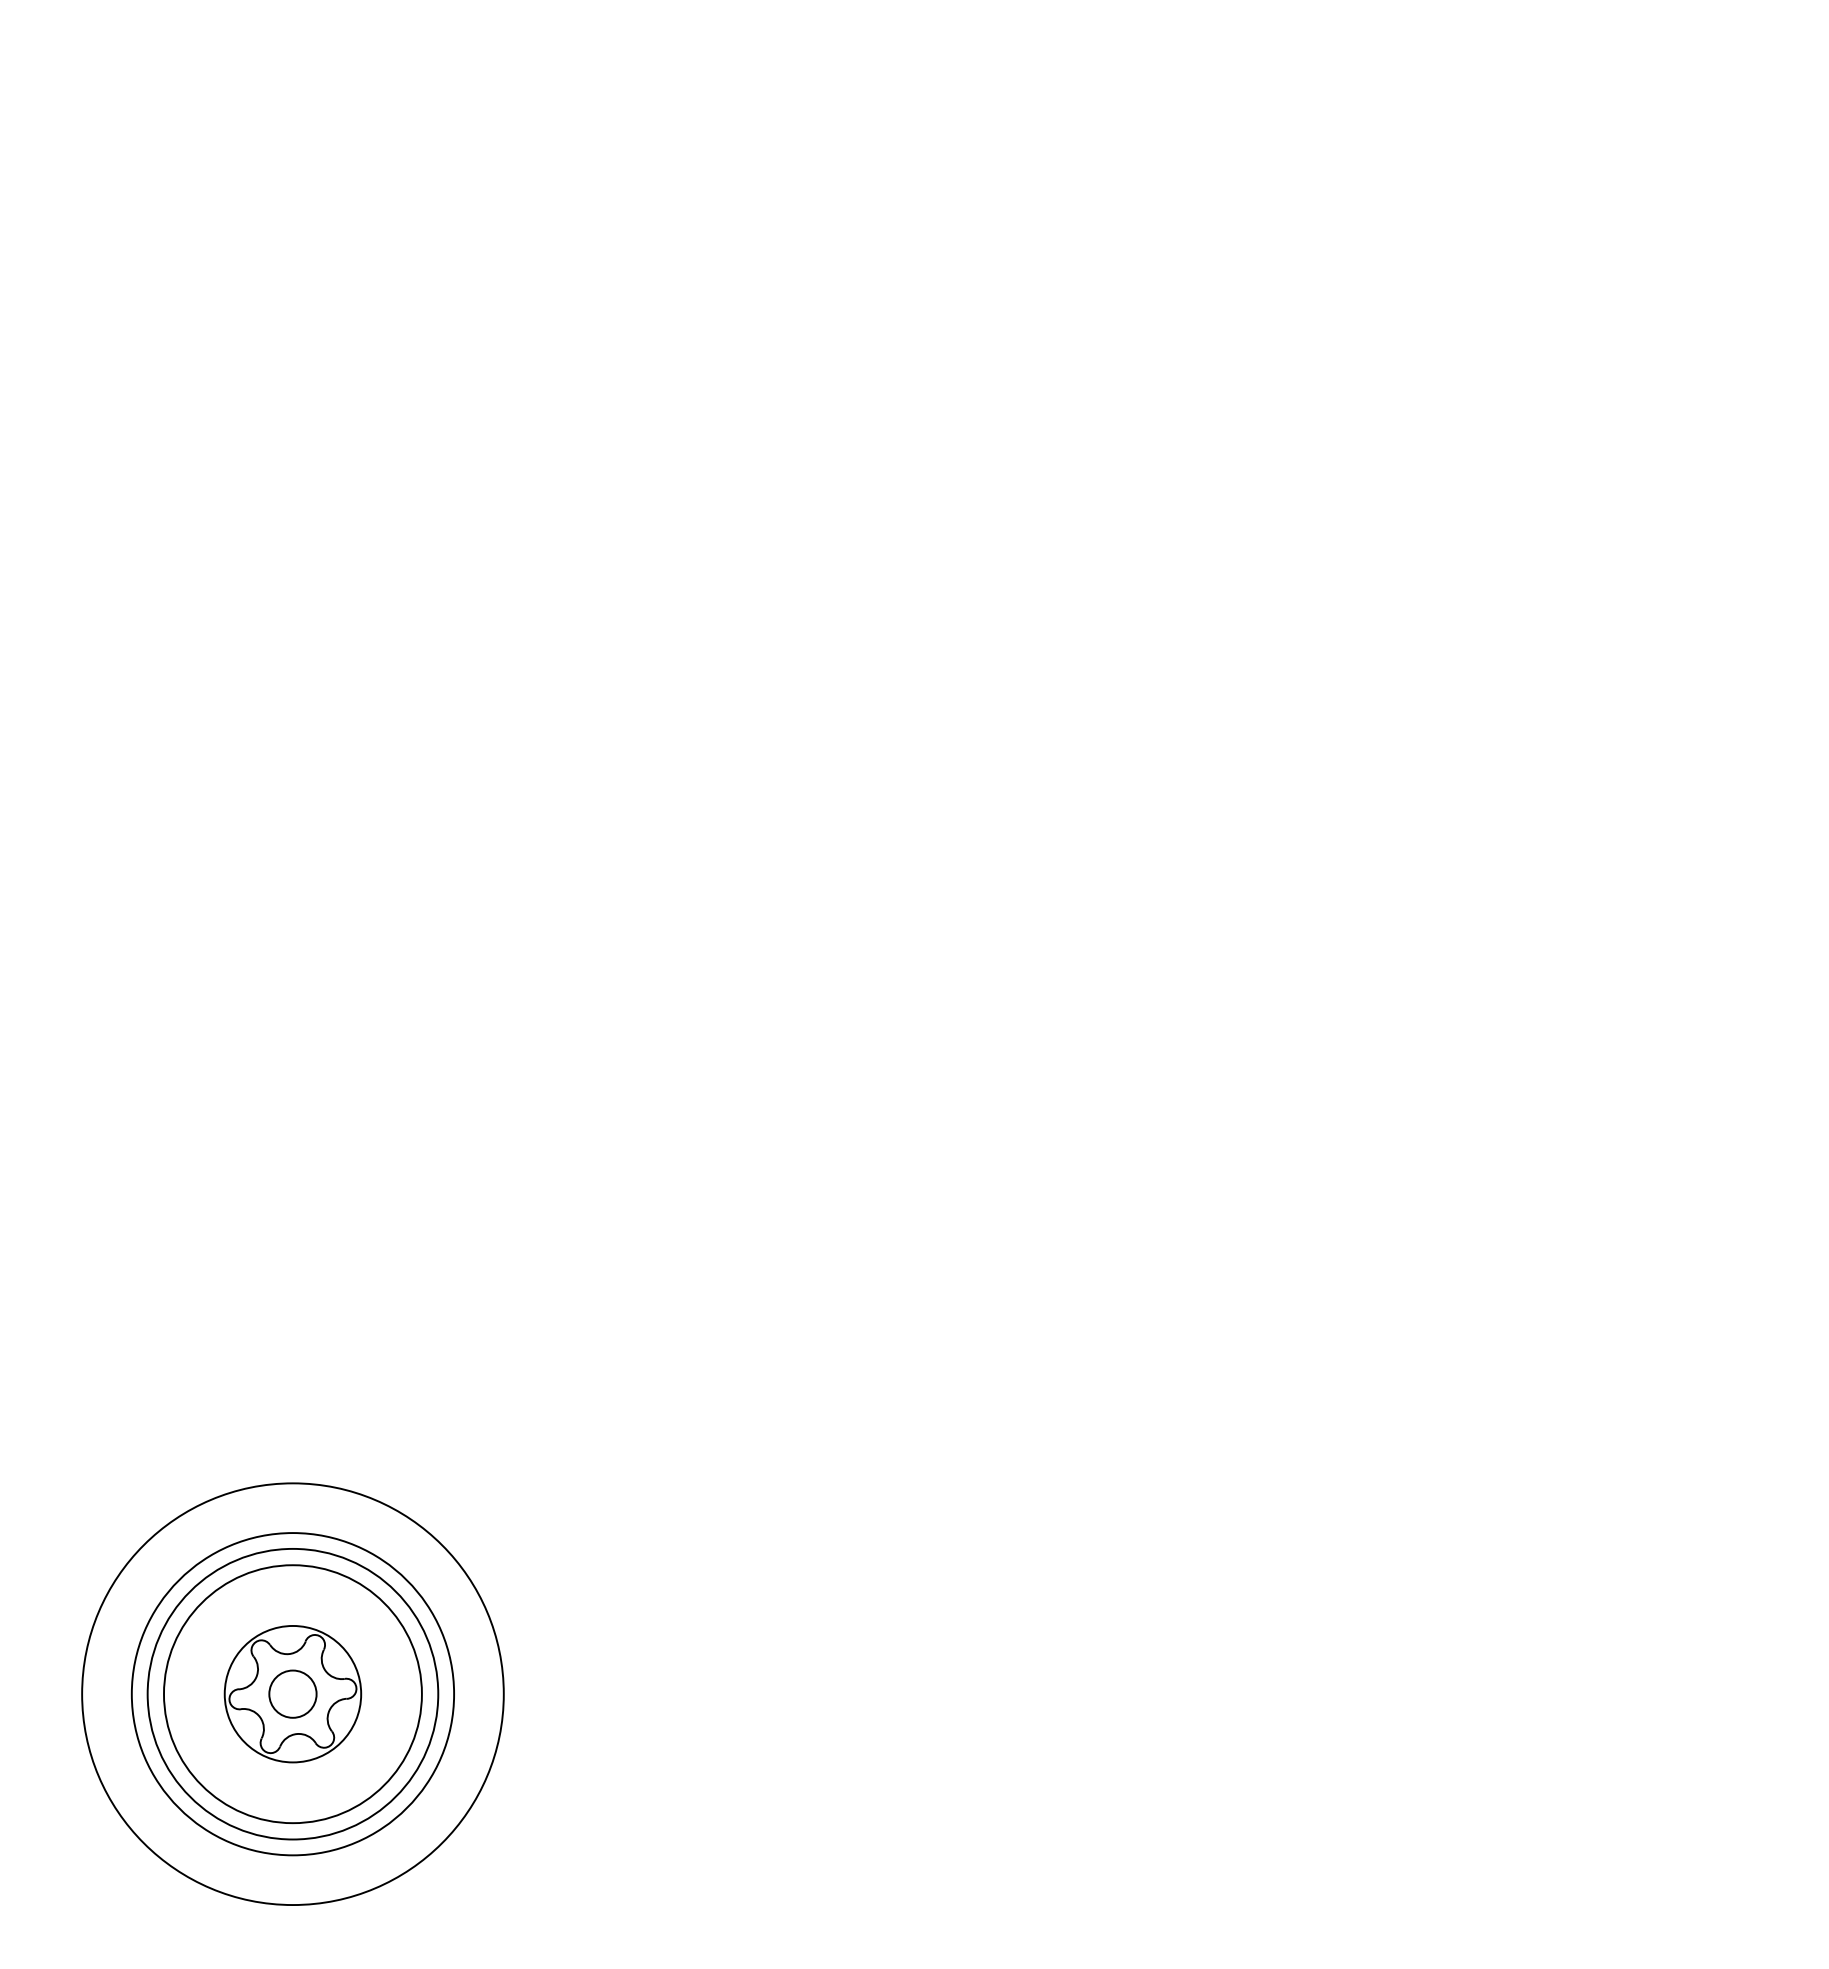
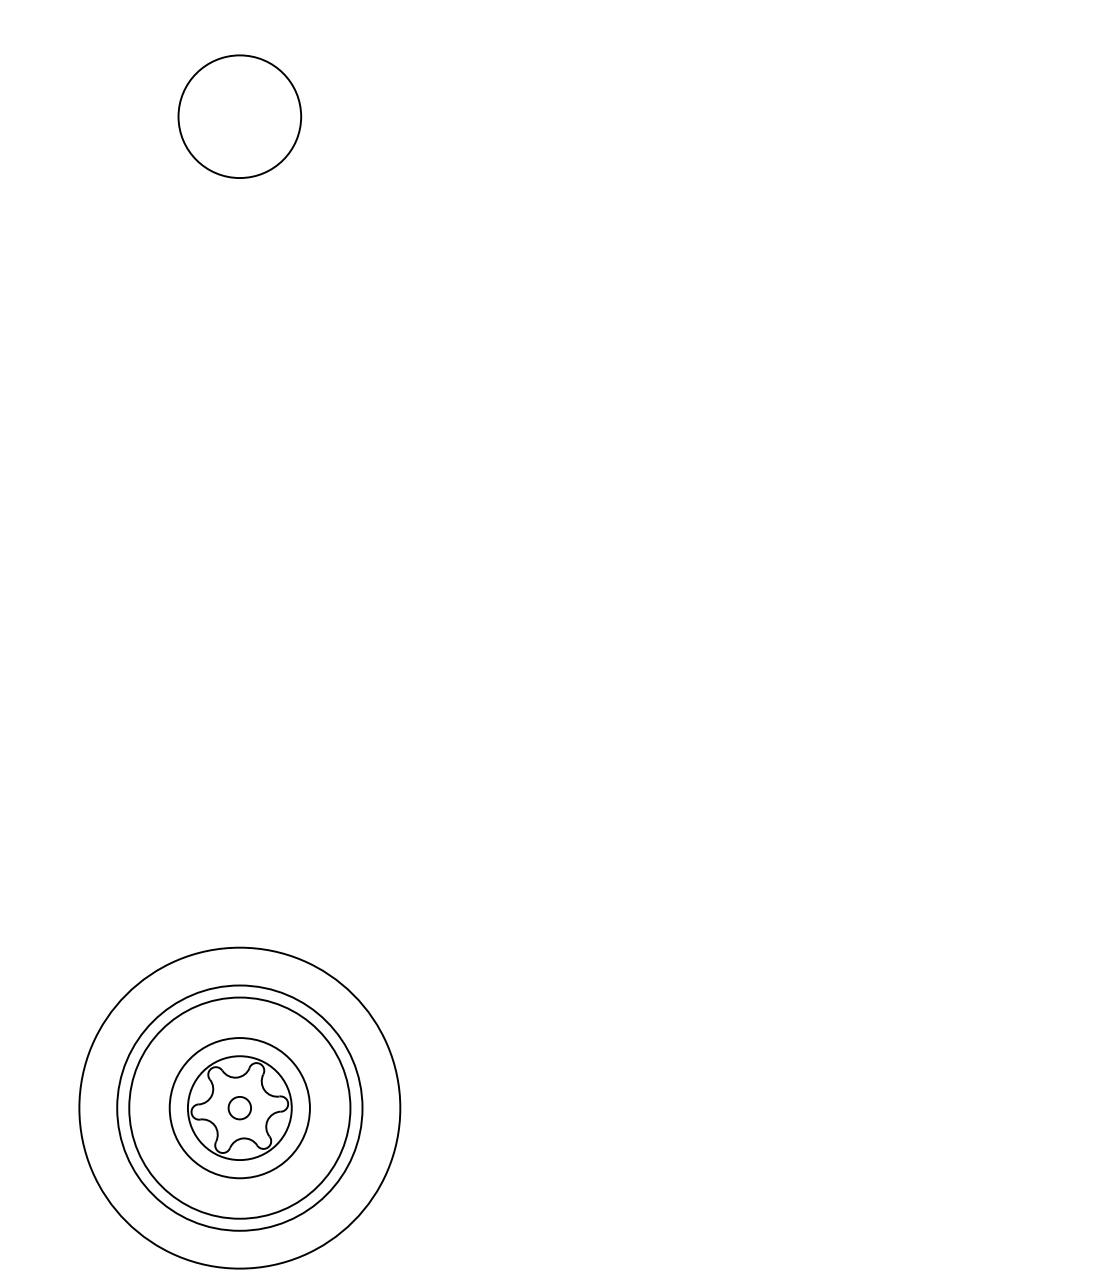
circle: (292, 391) -> (239, 116), added
circle: (292, 1693) -> (239, 1107), size x0.62
circle: (292, 1694) -> (239, 1108), size x0.71

